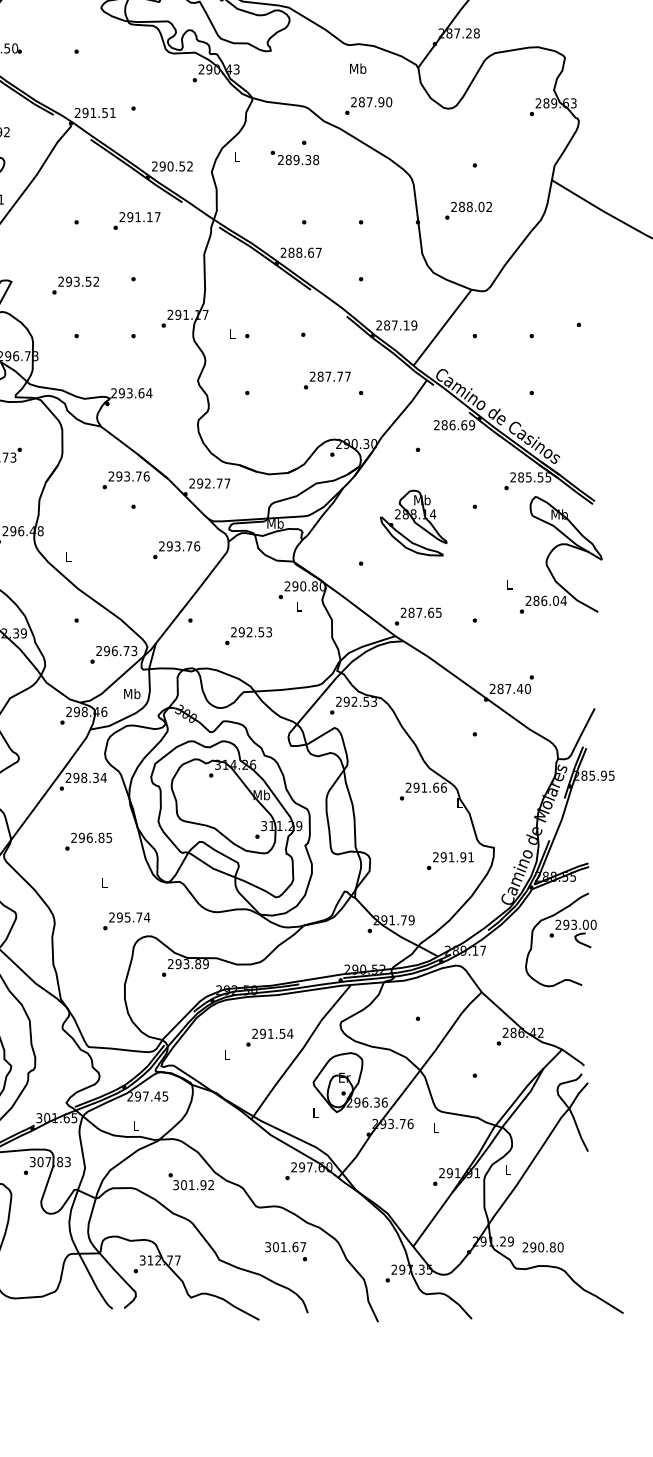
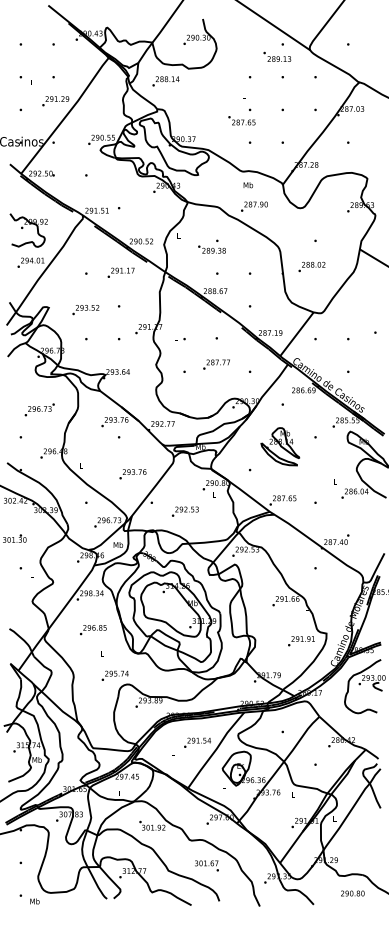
text: (294, 152) -> (211, 246), moved
text: (327, 380) -> (216, 364), moved
text: (175, 550) -> (132, 474), moved
text: (542, 1247) -> (352, 893), moved

